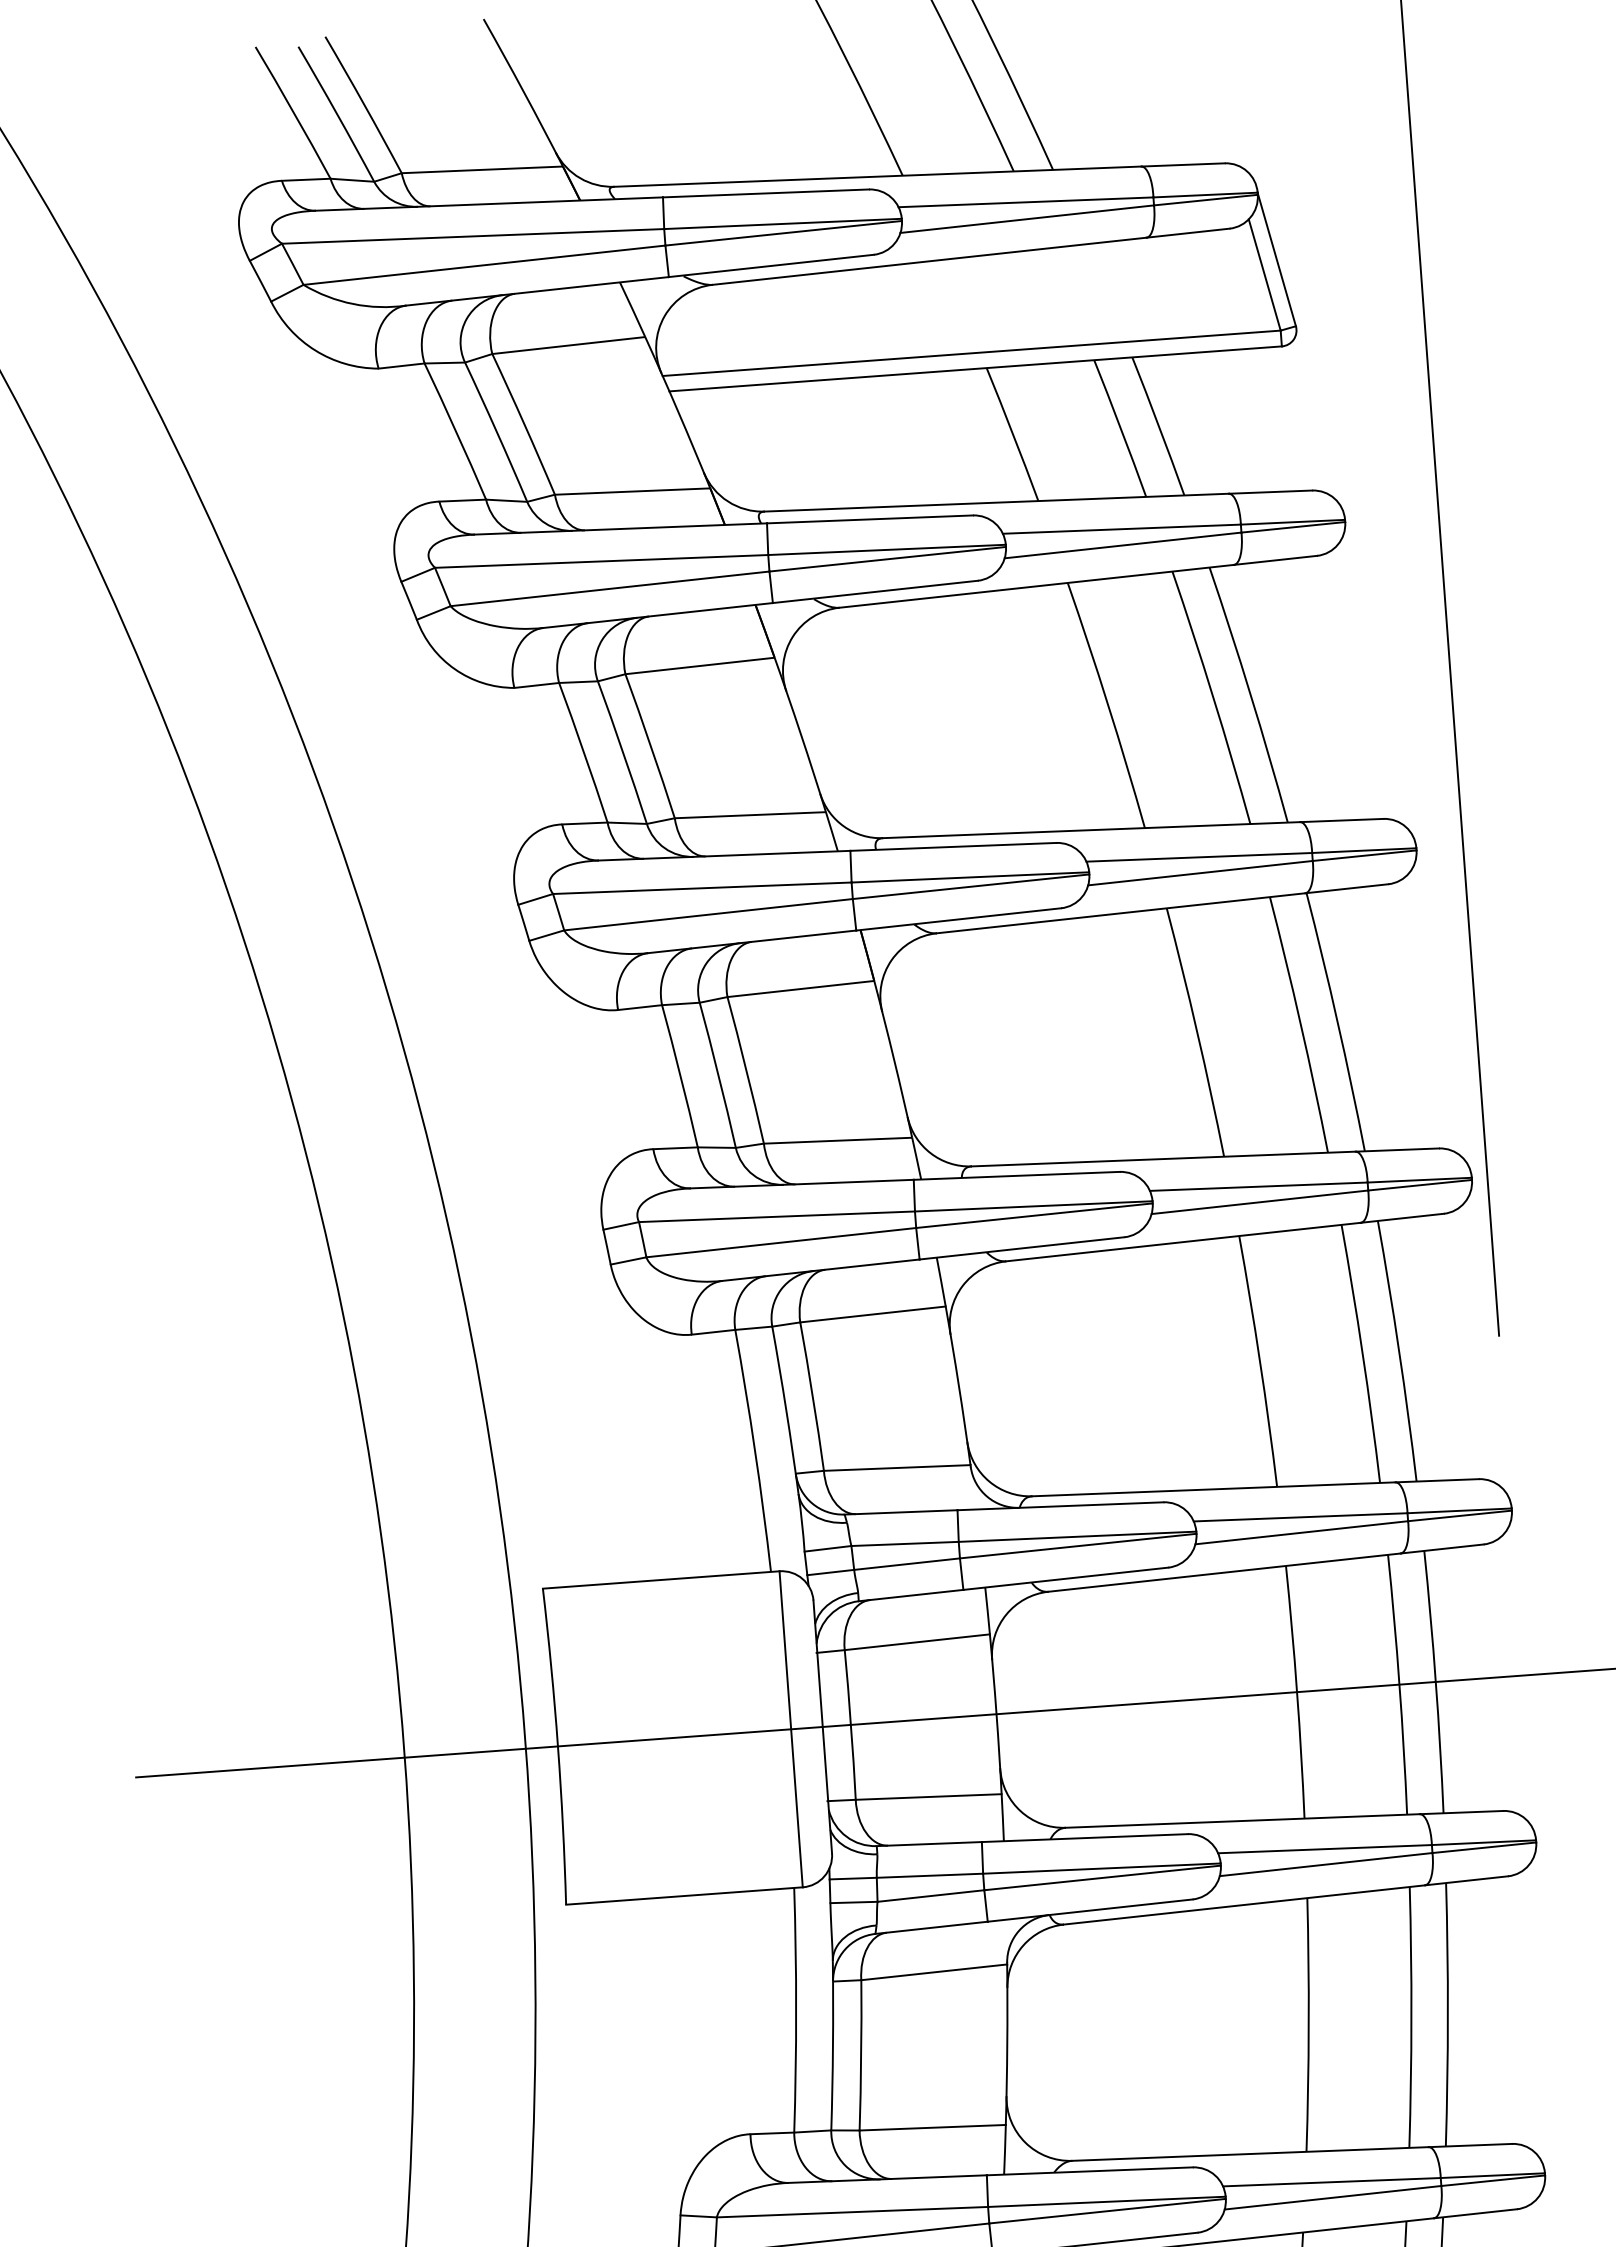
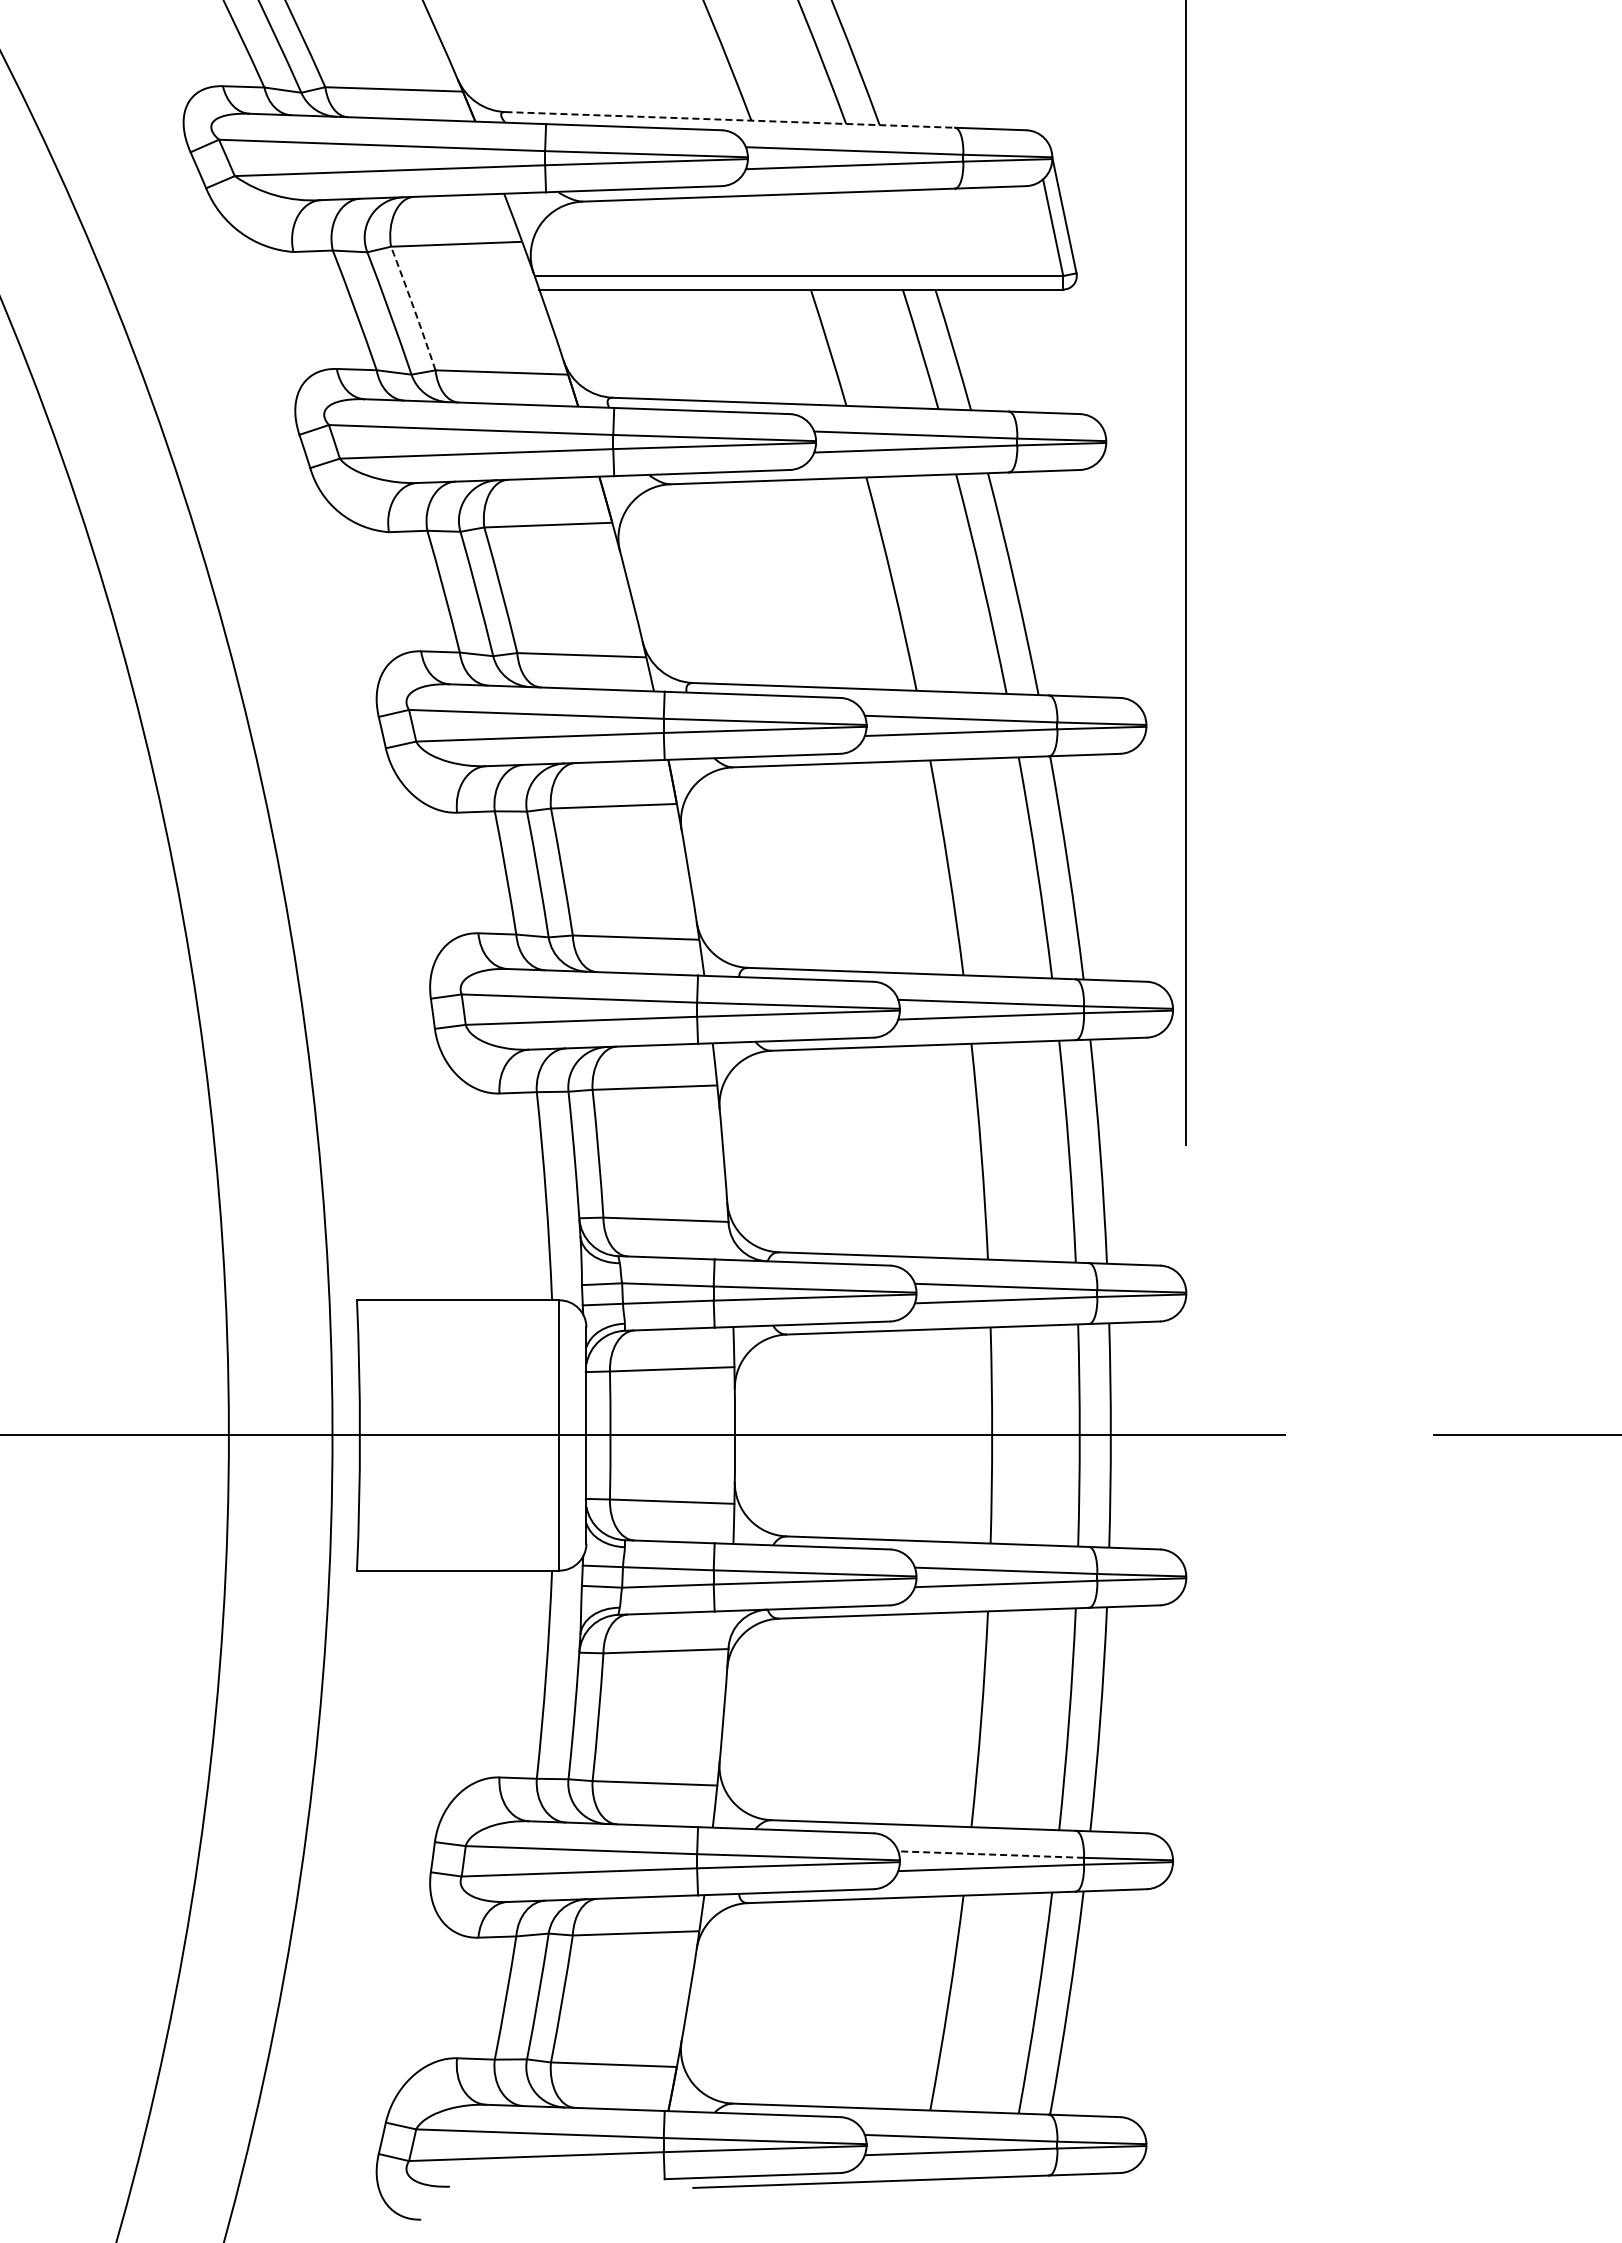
line: (878, 176) -> (730, 119), solid -> dashed
arc: (523, 424) -> (413, 308), solid -> dashed
line: (1332, 2182) -> (991, 1854), solid -> dashed

